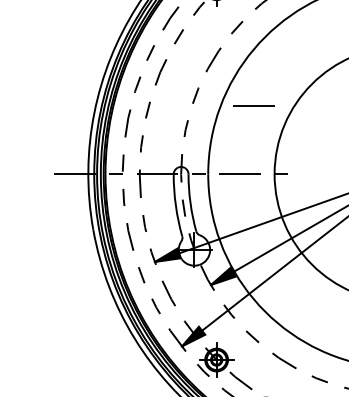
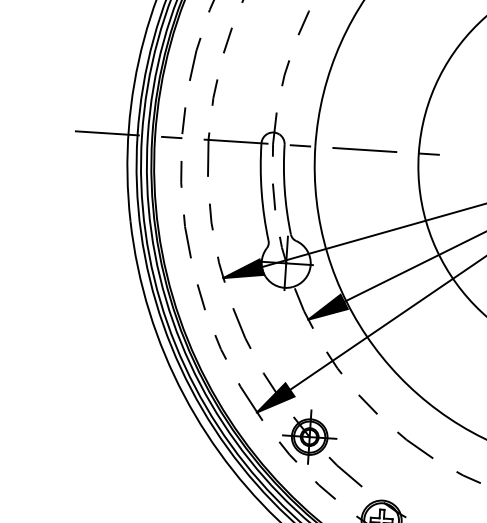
line: (253, 105) -> (392, 43), removed

